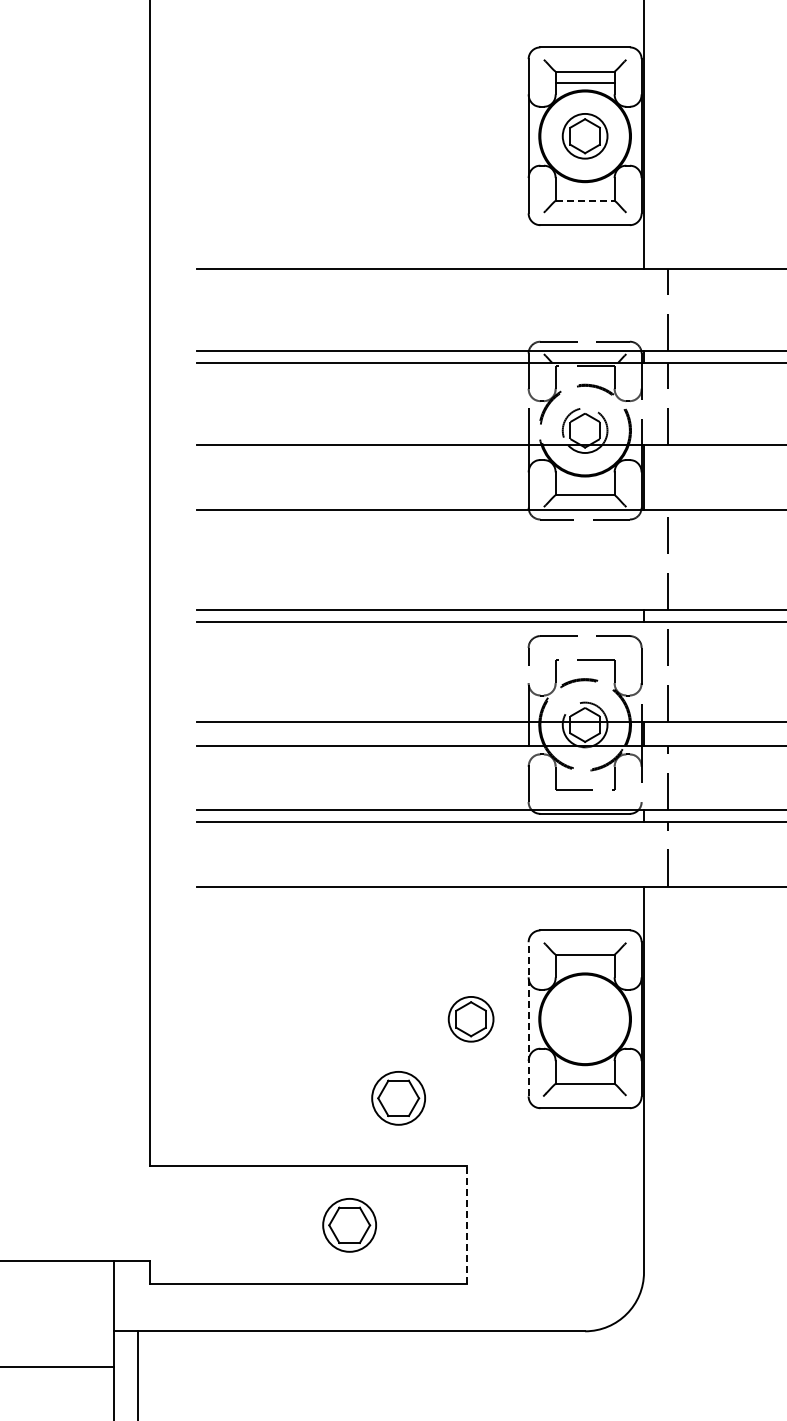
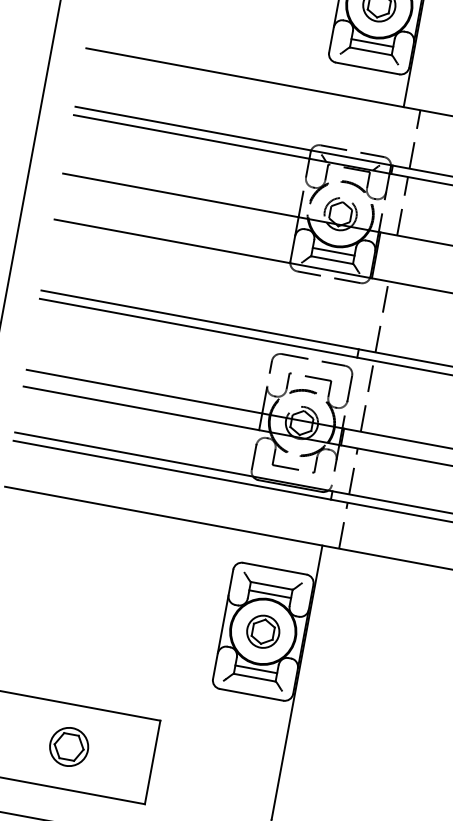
line: (584, 189) -> (371, 43), added
line: (585, 201) -> (371, 51), dashed -> solid
line: (584, 483) -> (333, 251), added
line: (584, 966) -> (269, 594), added
line: (528, 1018) -> (223, 623), dashed -> solid
part: (470, 1019) -> (262, 631), moved
line: (584, 1072) -> (255, 669), added
part: (398, 1098) -> (120, 663), removed
line: (467, 1225) -> (152, 762), dashed -> solid

